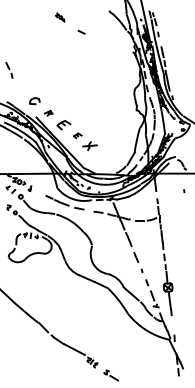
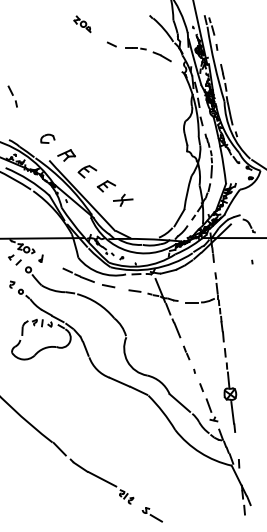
part: (60, 17) -> (82, 24), size x1.43
part: (108, 39) -> (148, 54), added
part: (48, 113) -> (66, 155), size x1.67
part: (77, 135) -> (106, 186), size x1.67

